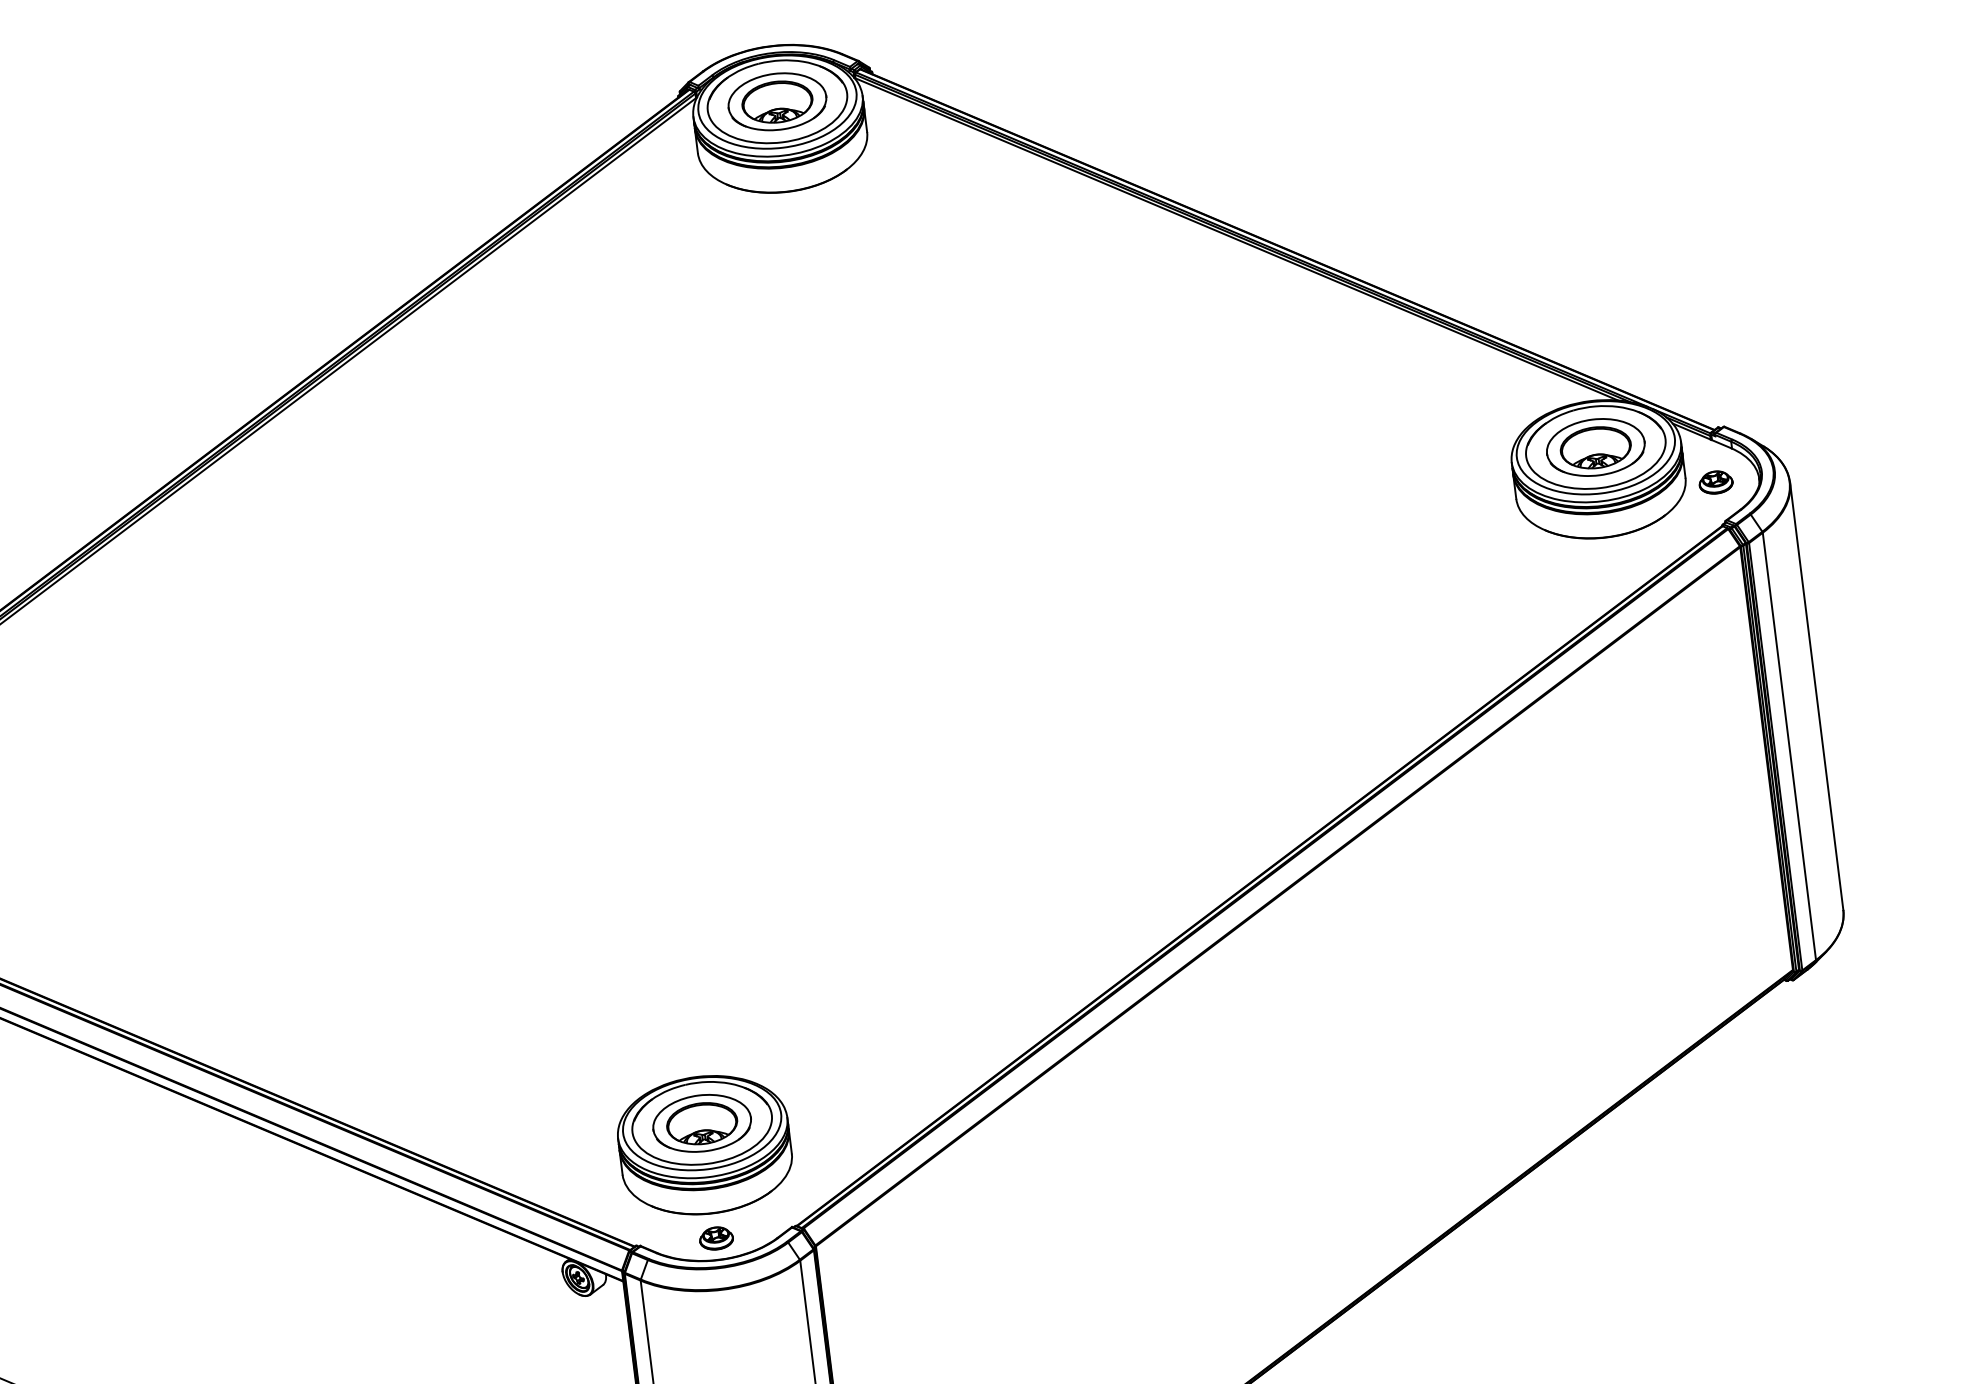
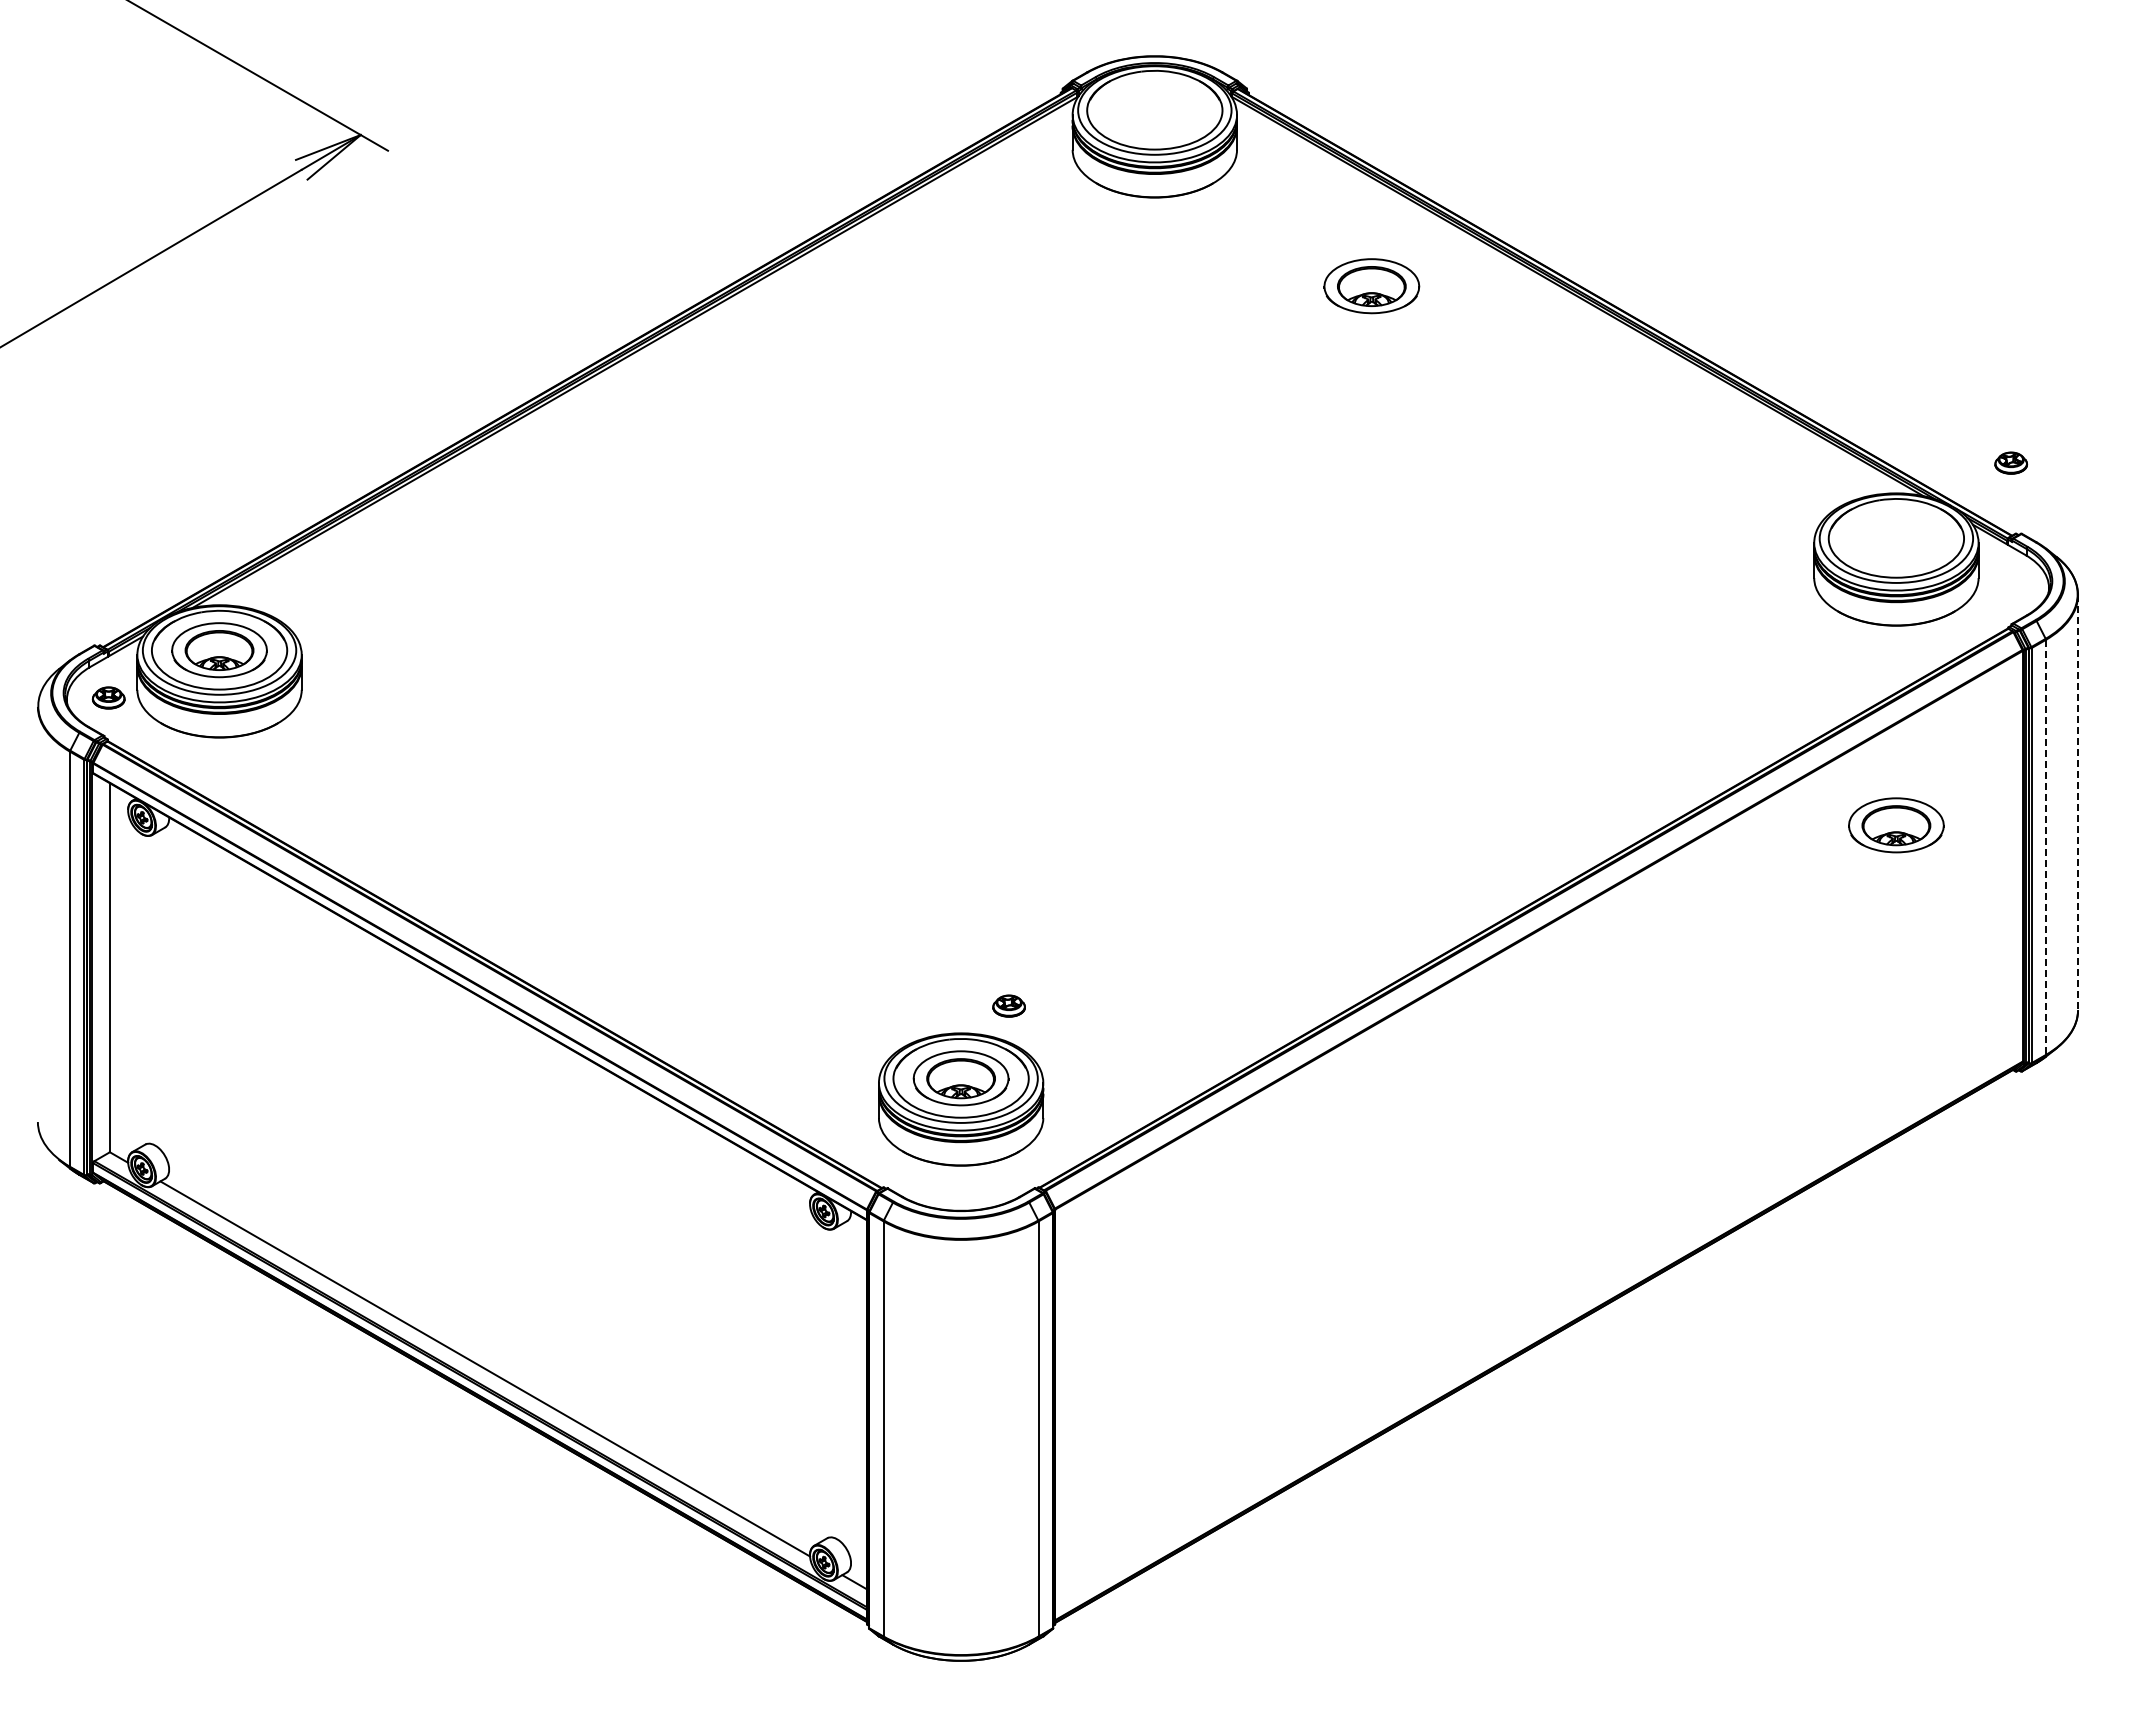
part: (777, 102) -> (1371, 286), moved
part: (1595, 447) -> (1896, 825), moved
part: (1716, 481) -> (2011, 462), moved
line: (1817, 696) -> (2078, 802), solid -> dashed
line: (1788, 746) -> (2045, 847), solid -> dashed
part: (715, 1237) -> (1008, 1005), moved

